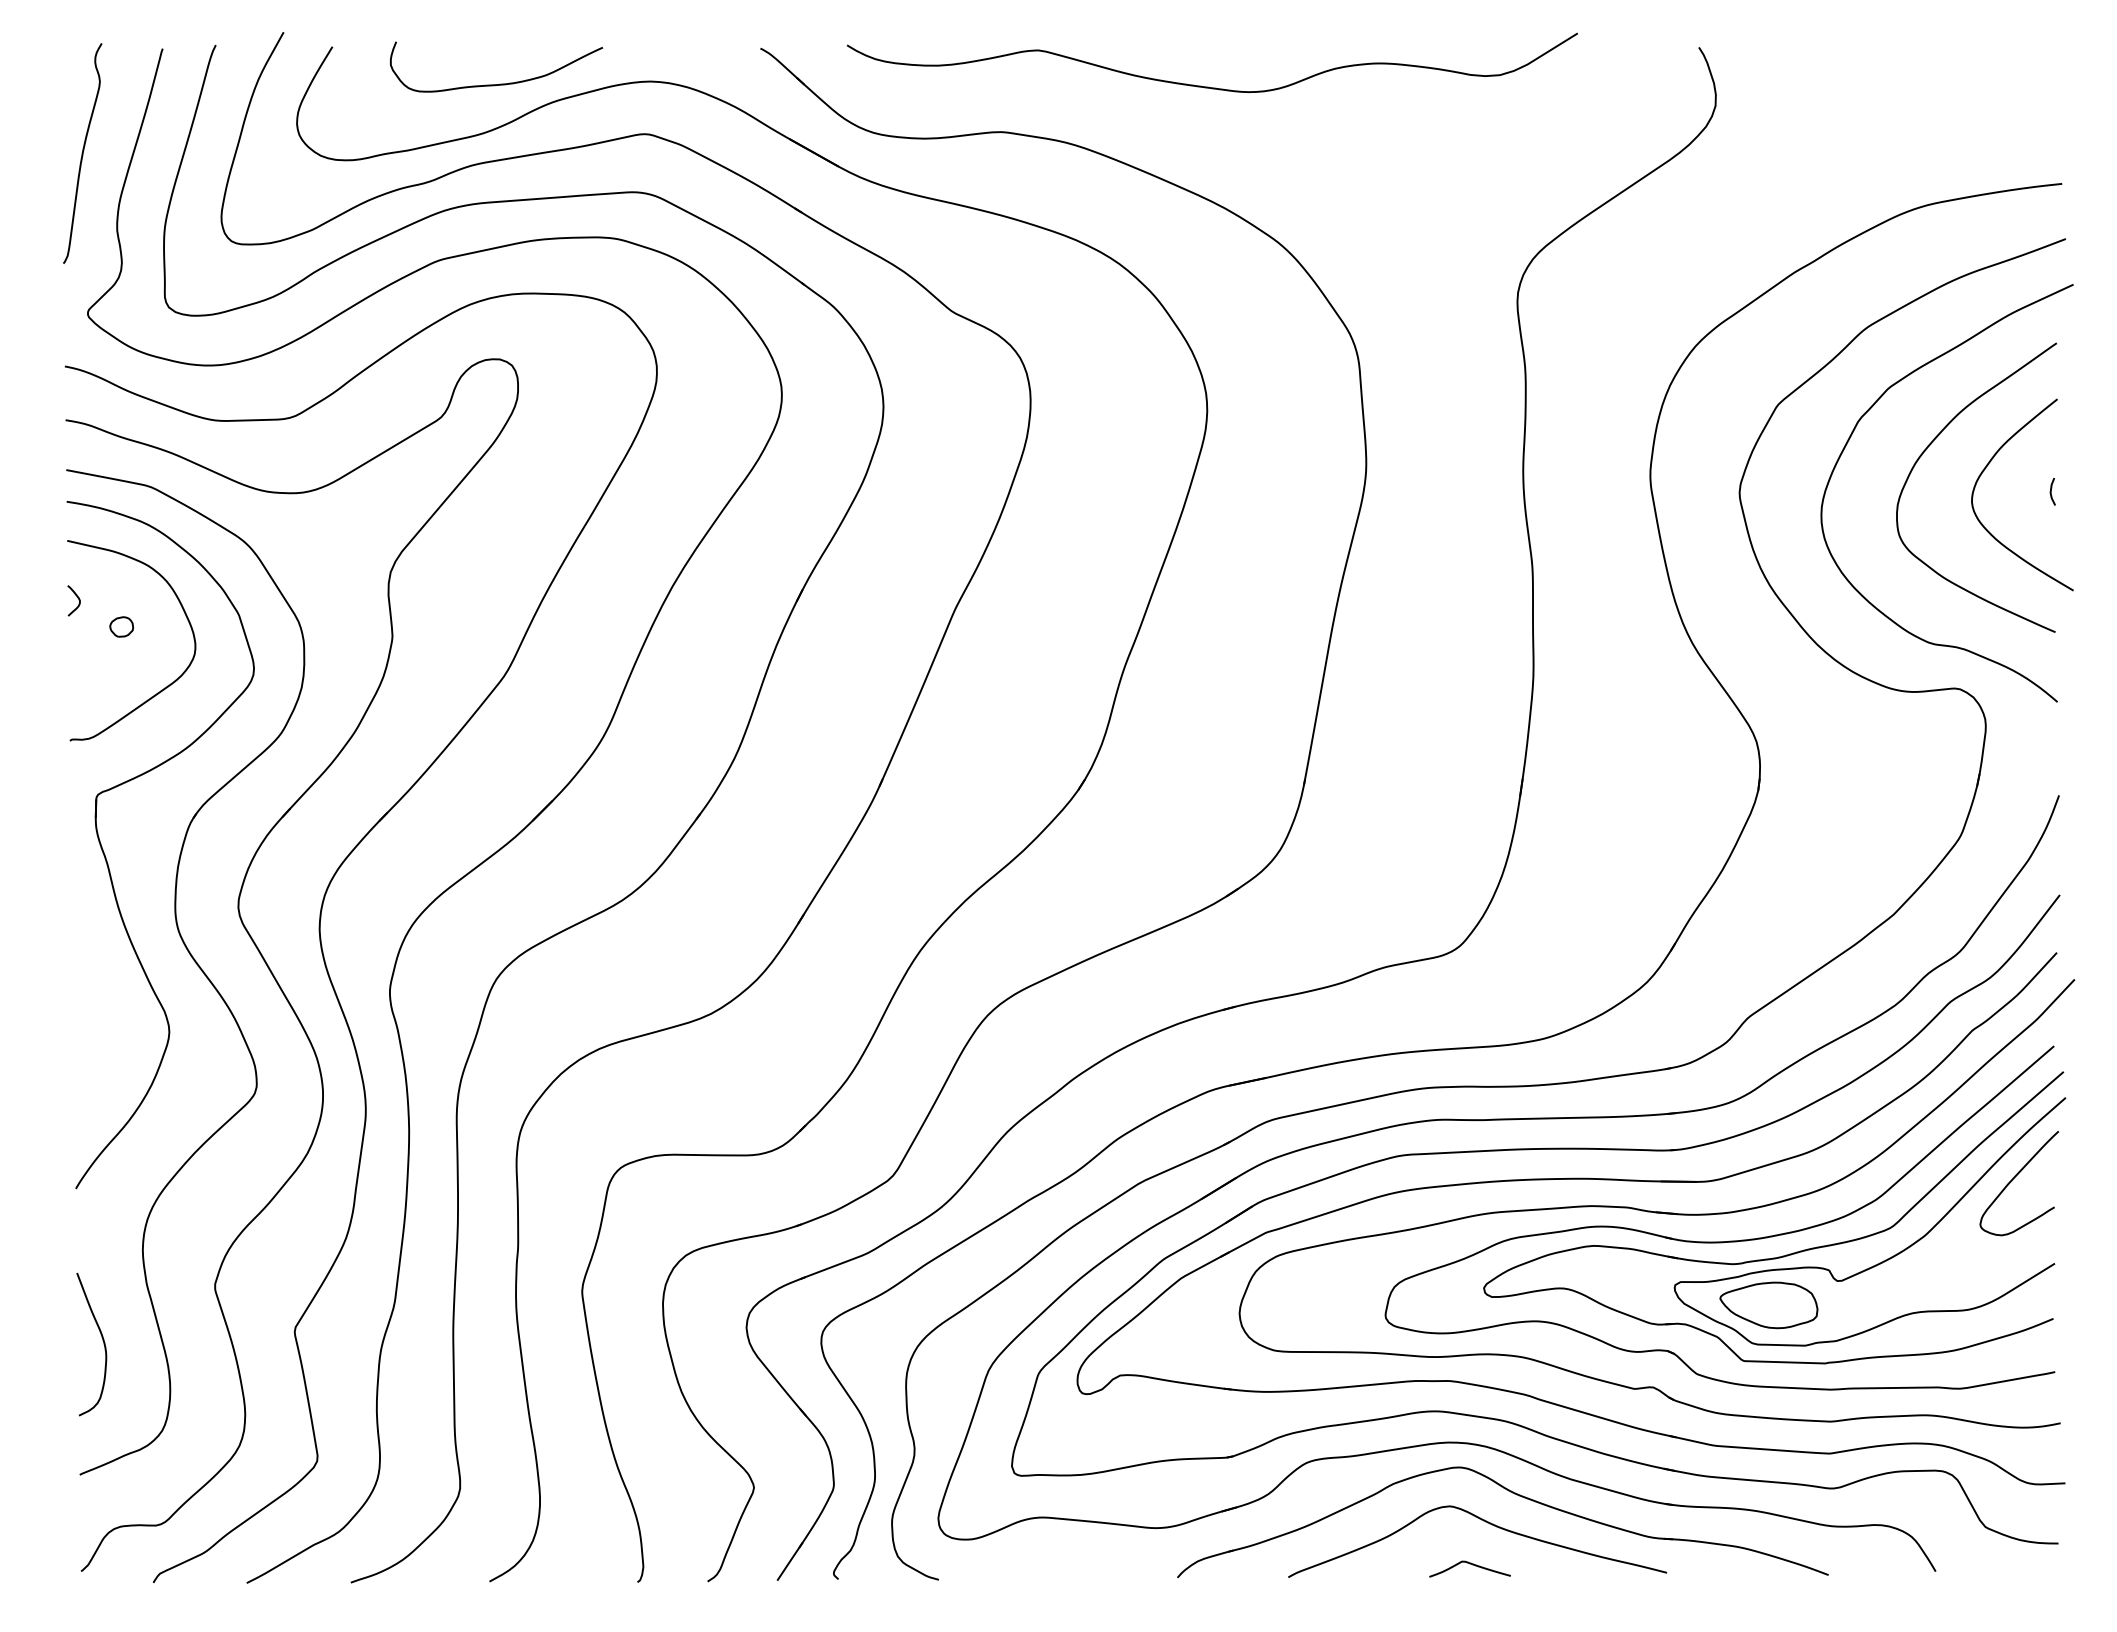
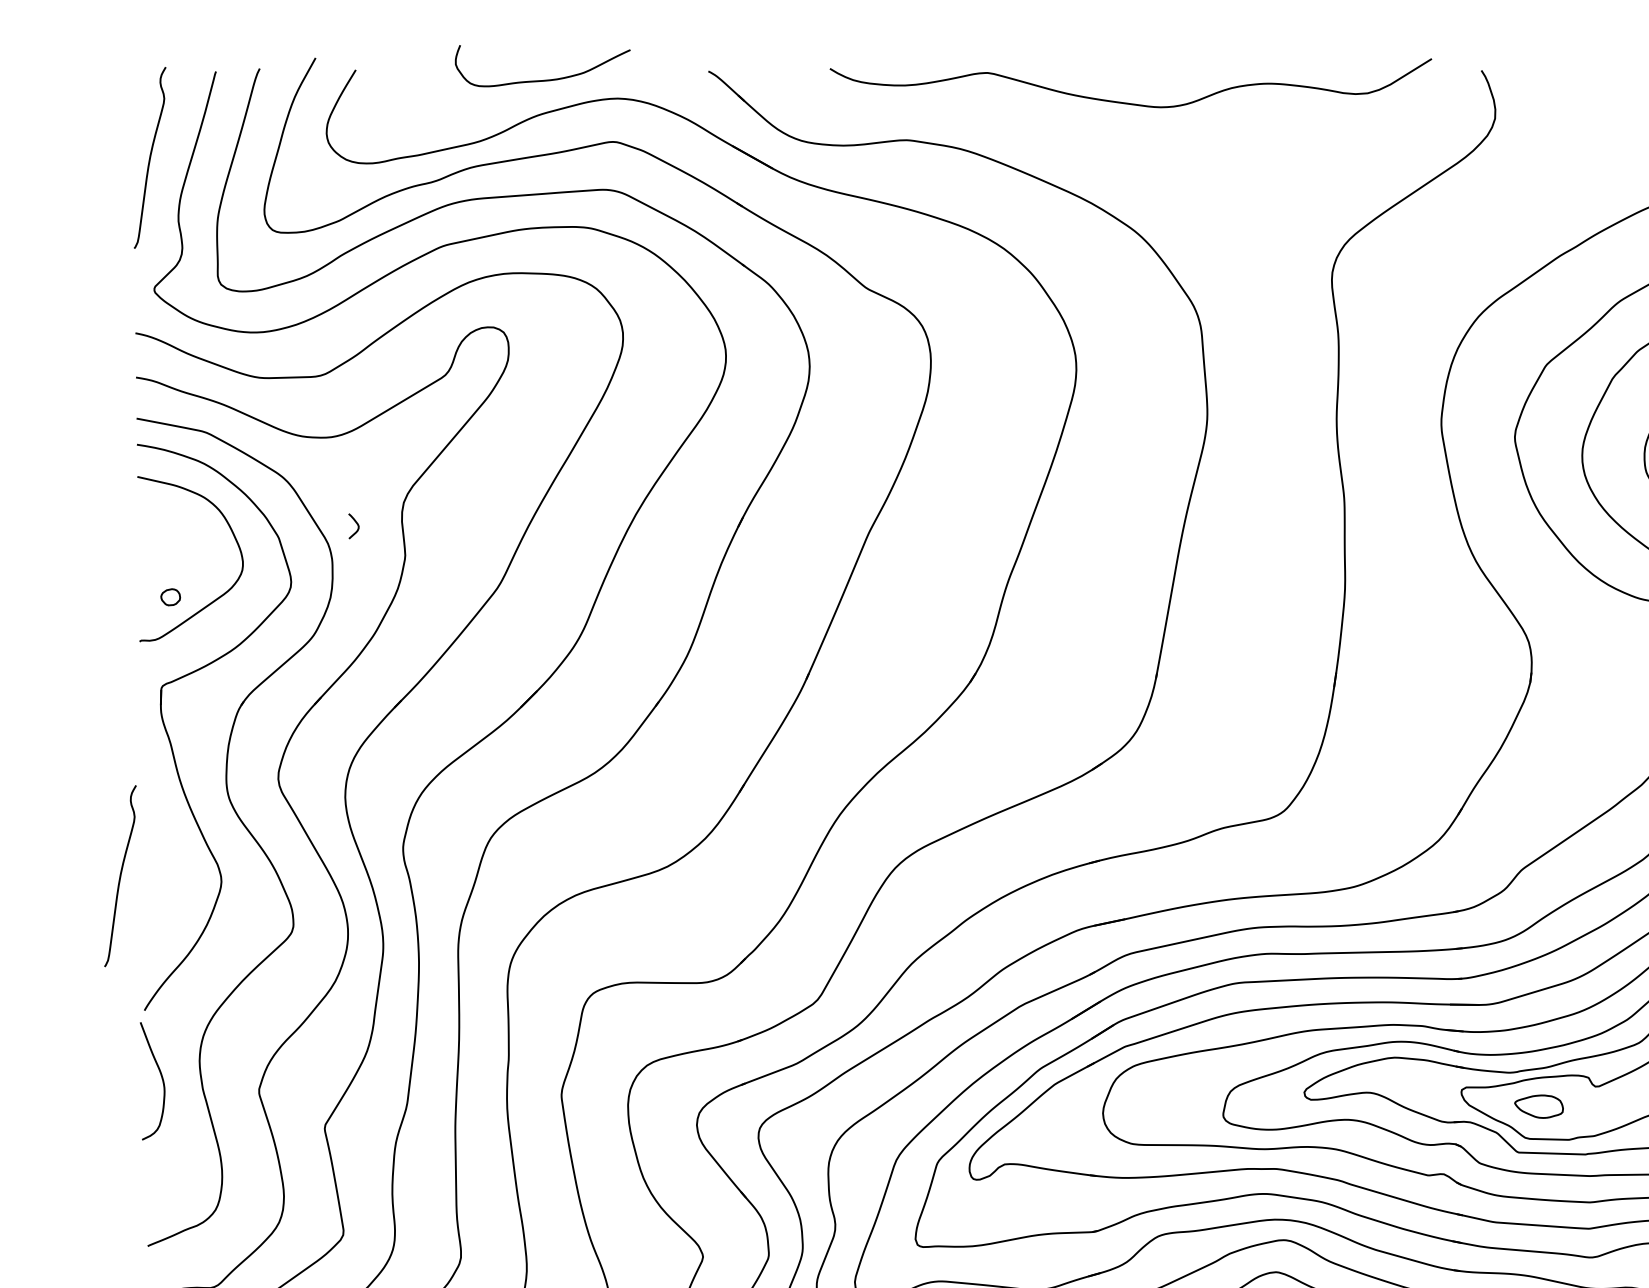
curve: (499, 83) -> (545, 79), moved
curve: (1208, 86) -> (1127, 102), moved
curve: (77, 598) -> (356, 524), moved
part: (121, 626) -> (170, 596), moved
curve: (46, 1025) -> (120, 876), added
part: (1768, 1305) -> (1538, 1106), size x0.6
curve: (102, 1340) -> (161, 1077), moved

